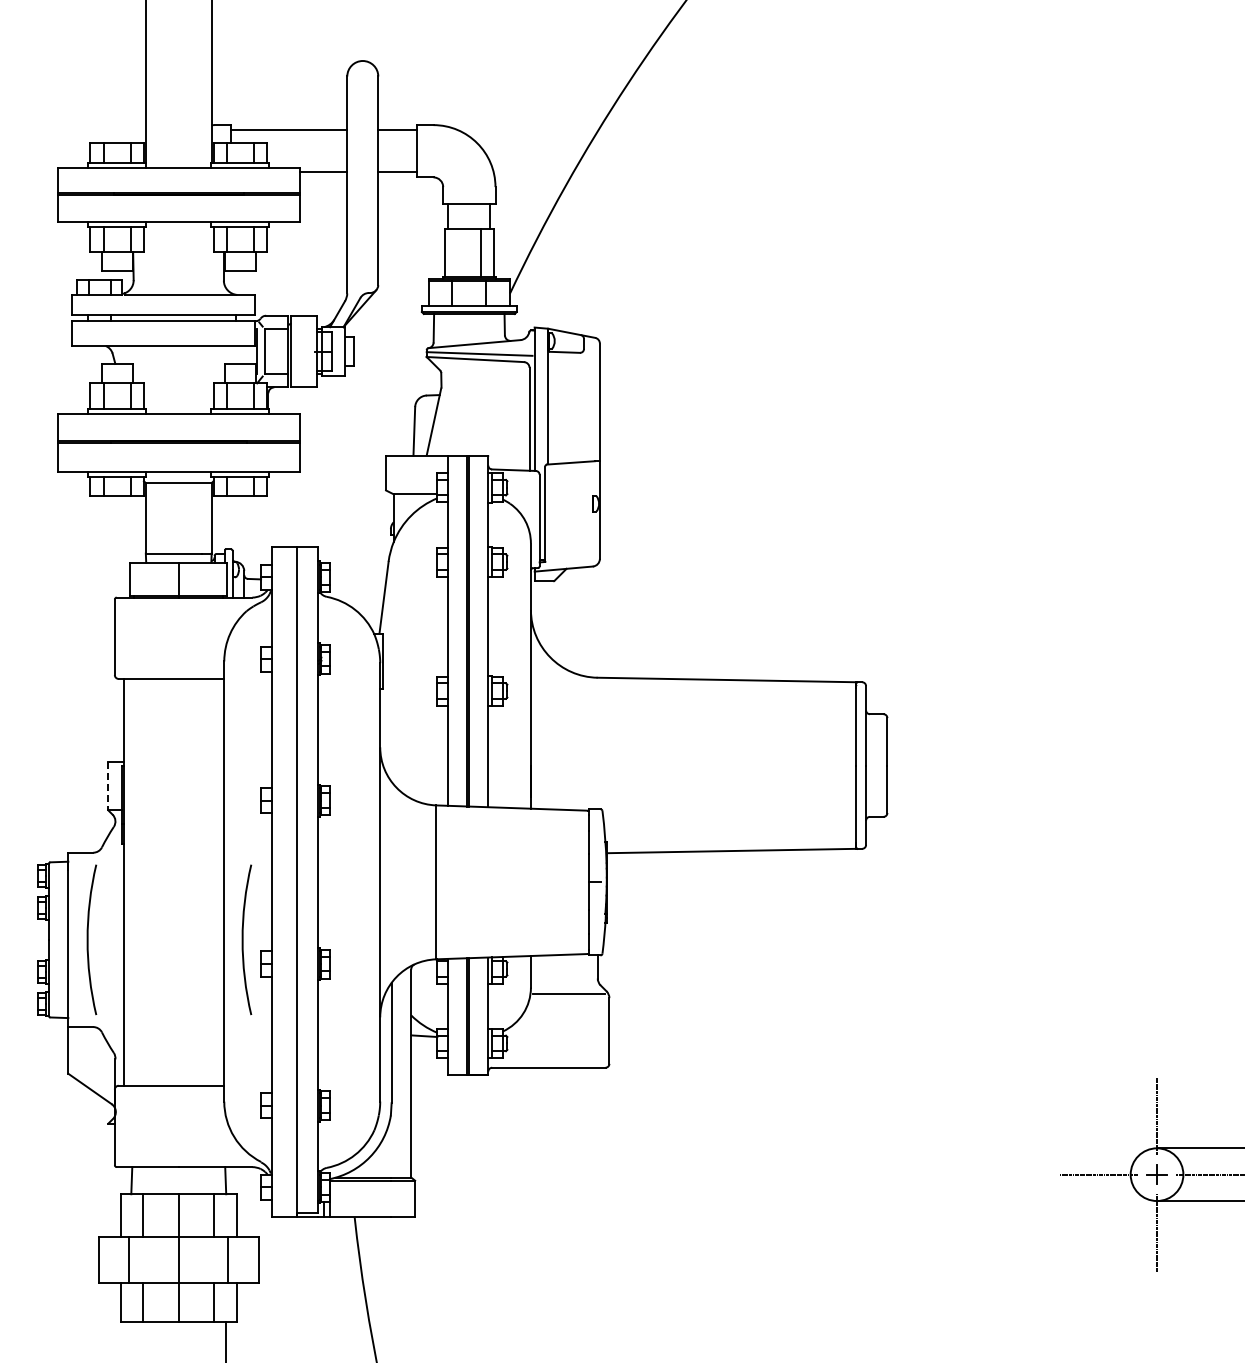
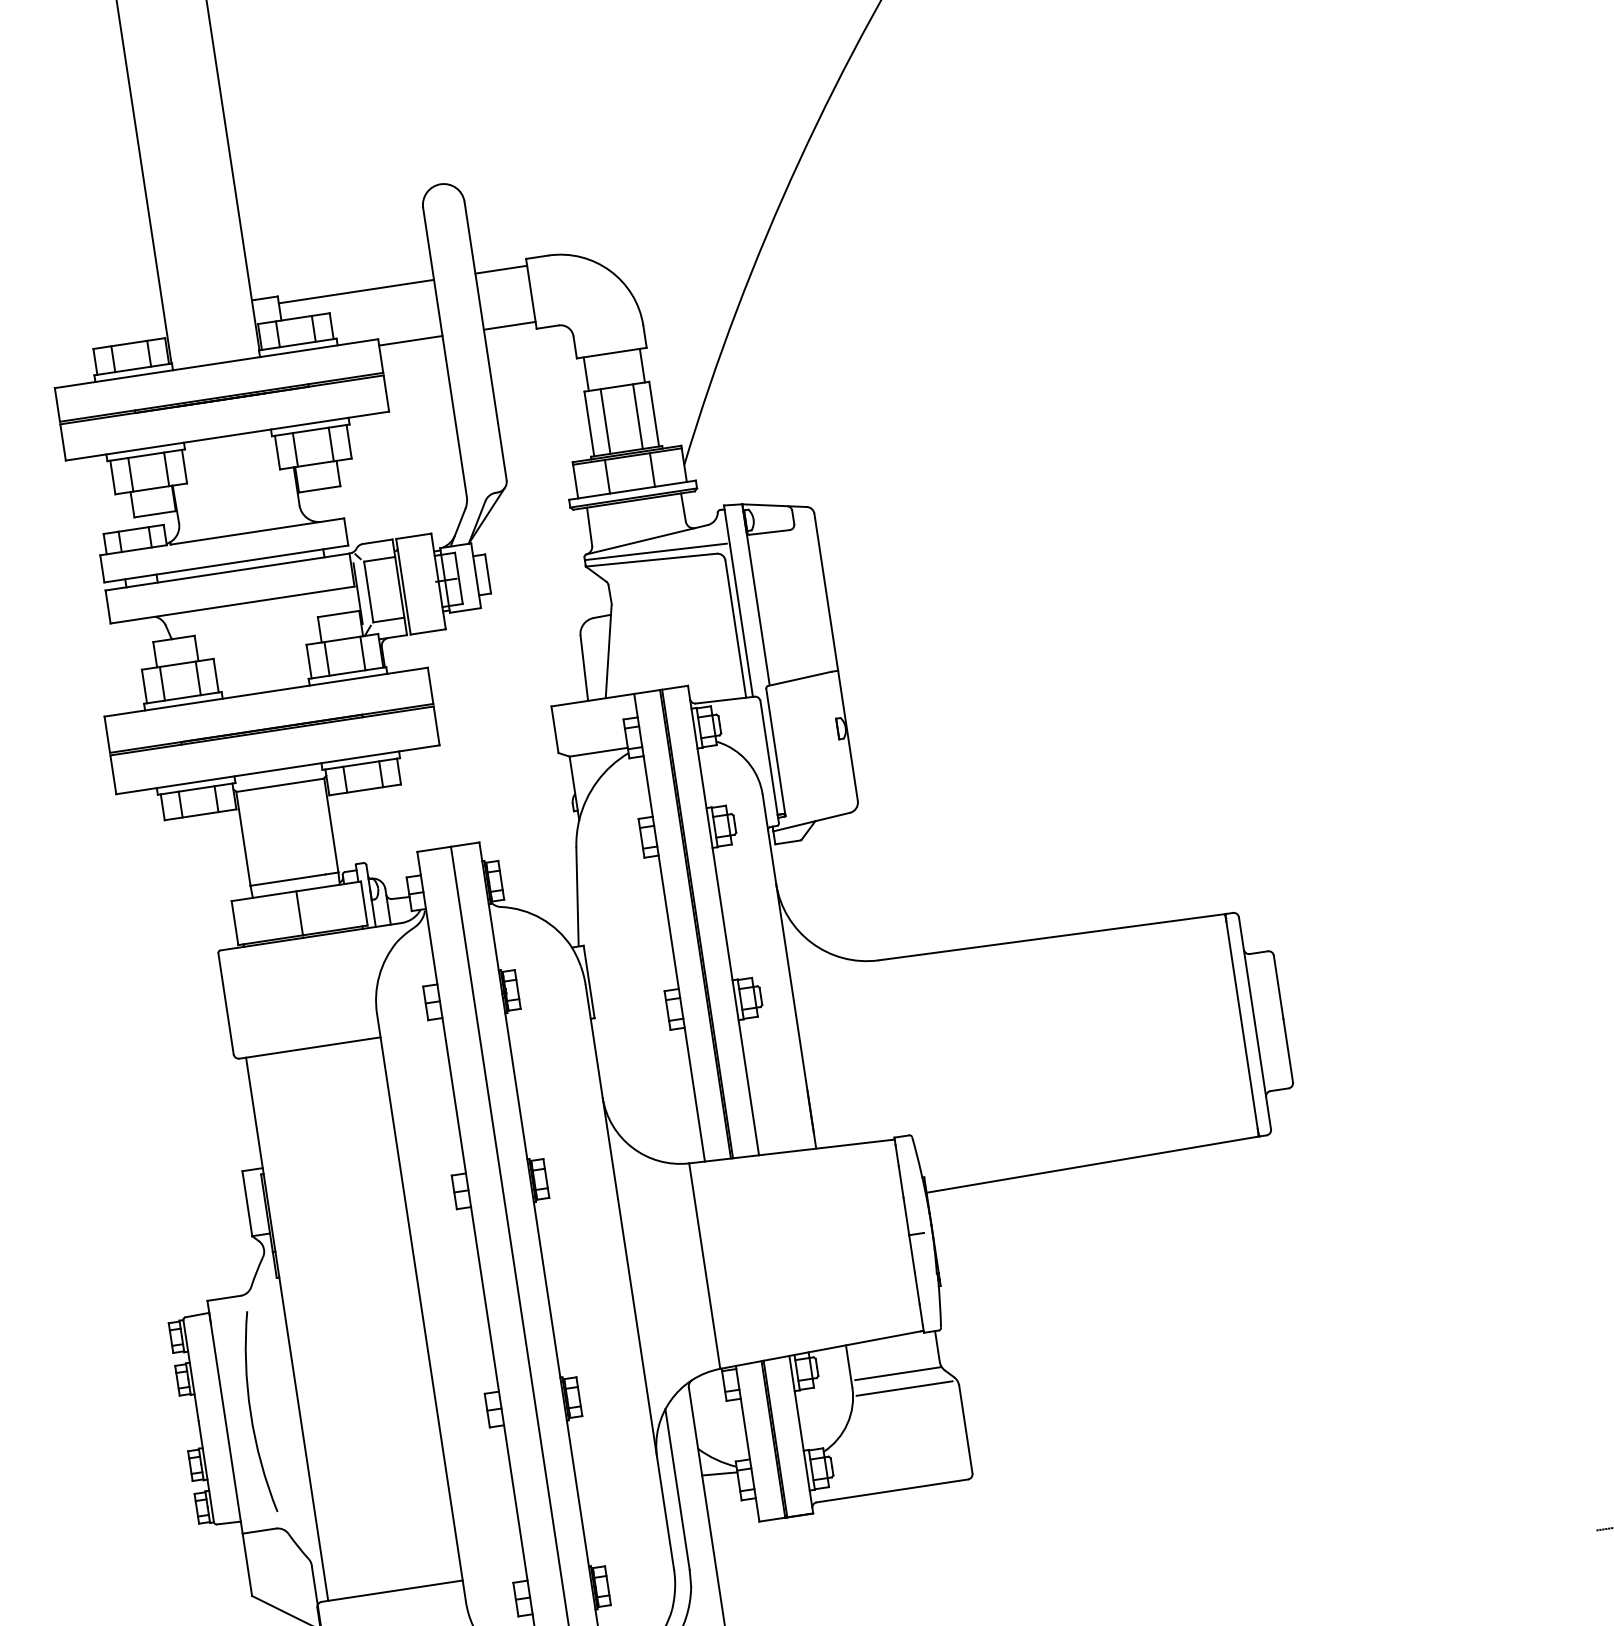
line: (457, 252) -> (605, 420), added
line: (108, 786) -> (247, 1204), dashed -> solid
arc: (243, 939) -> (458, 1381), removed
line: (565, 982) -> (897, 1373), added

